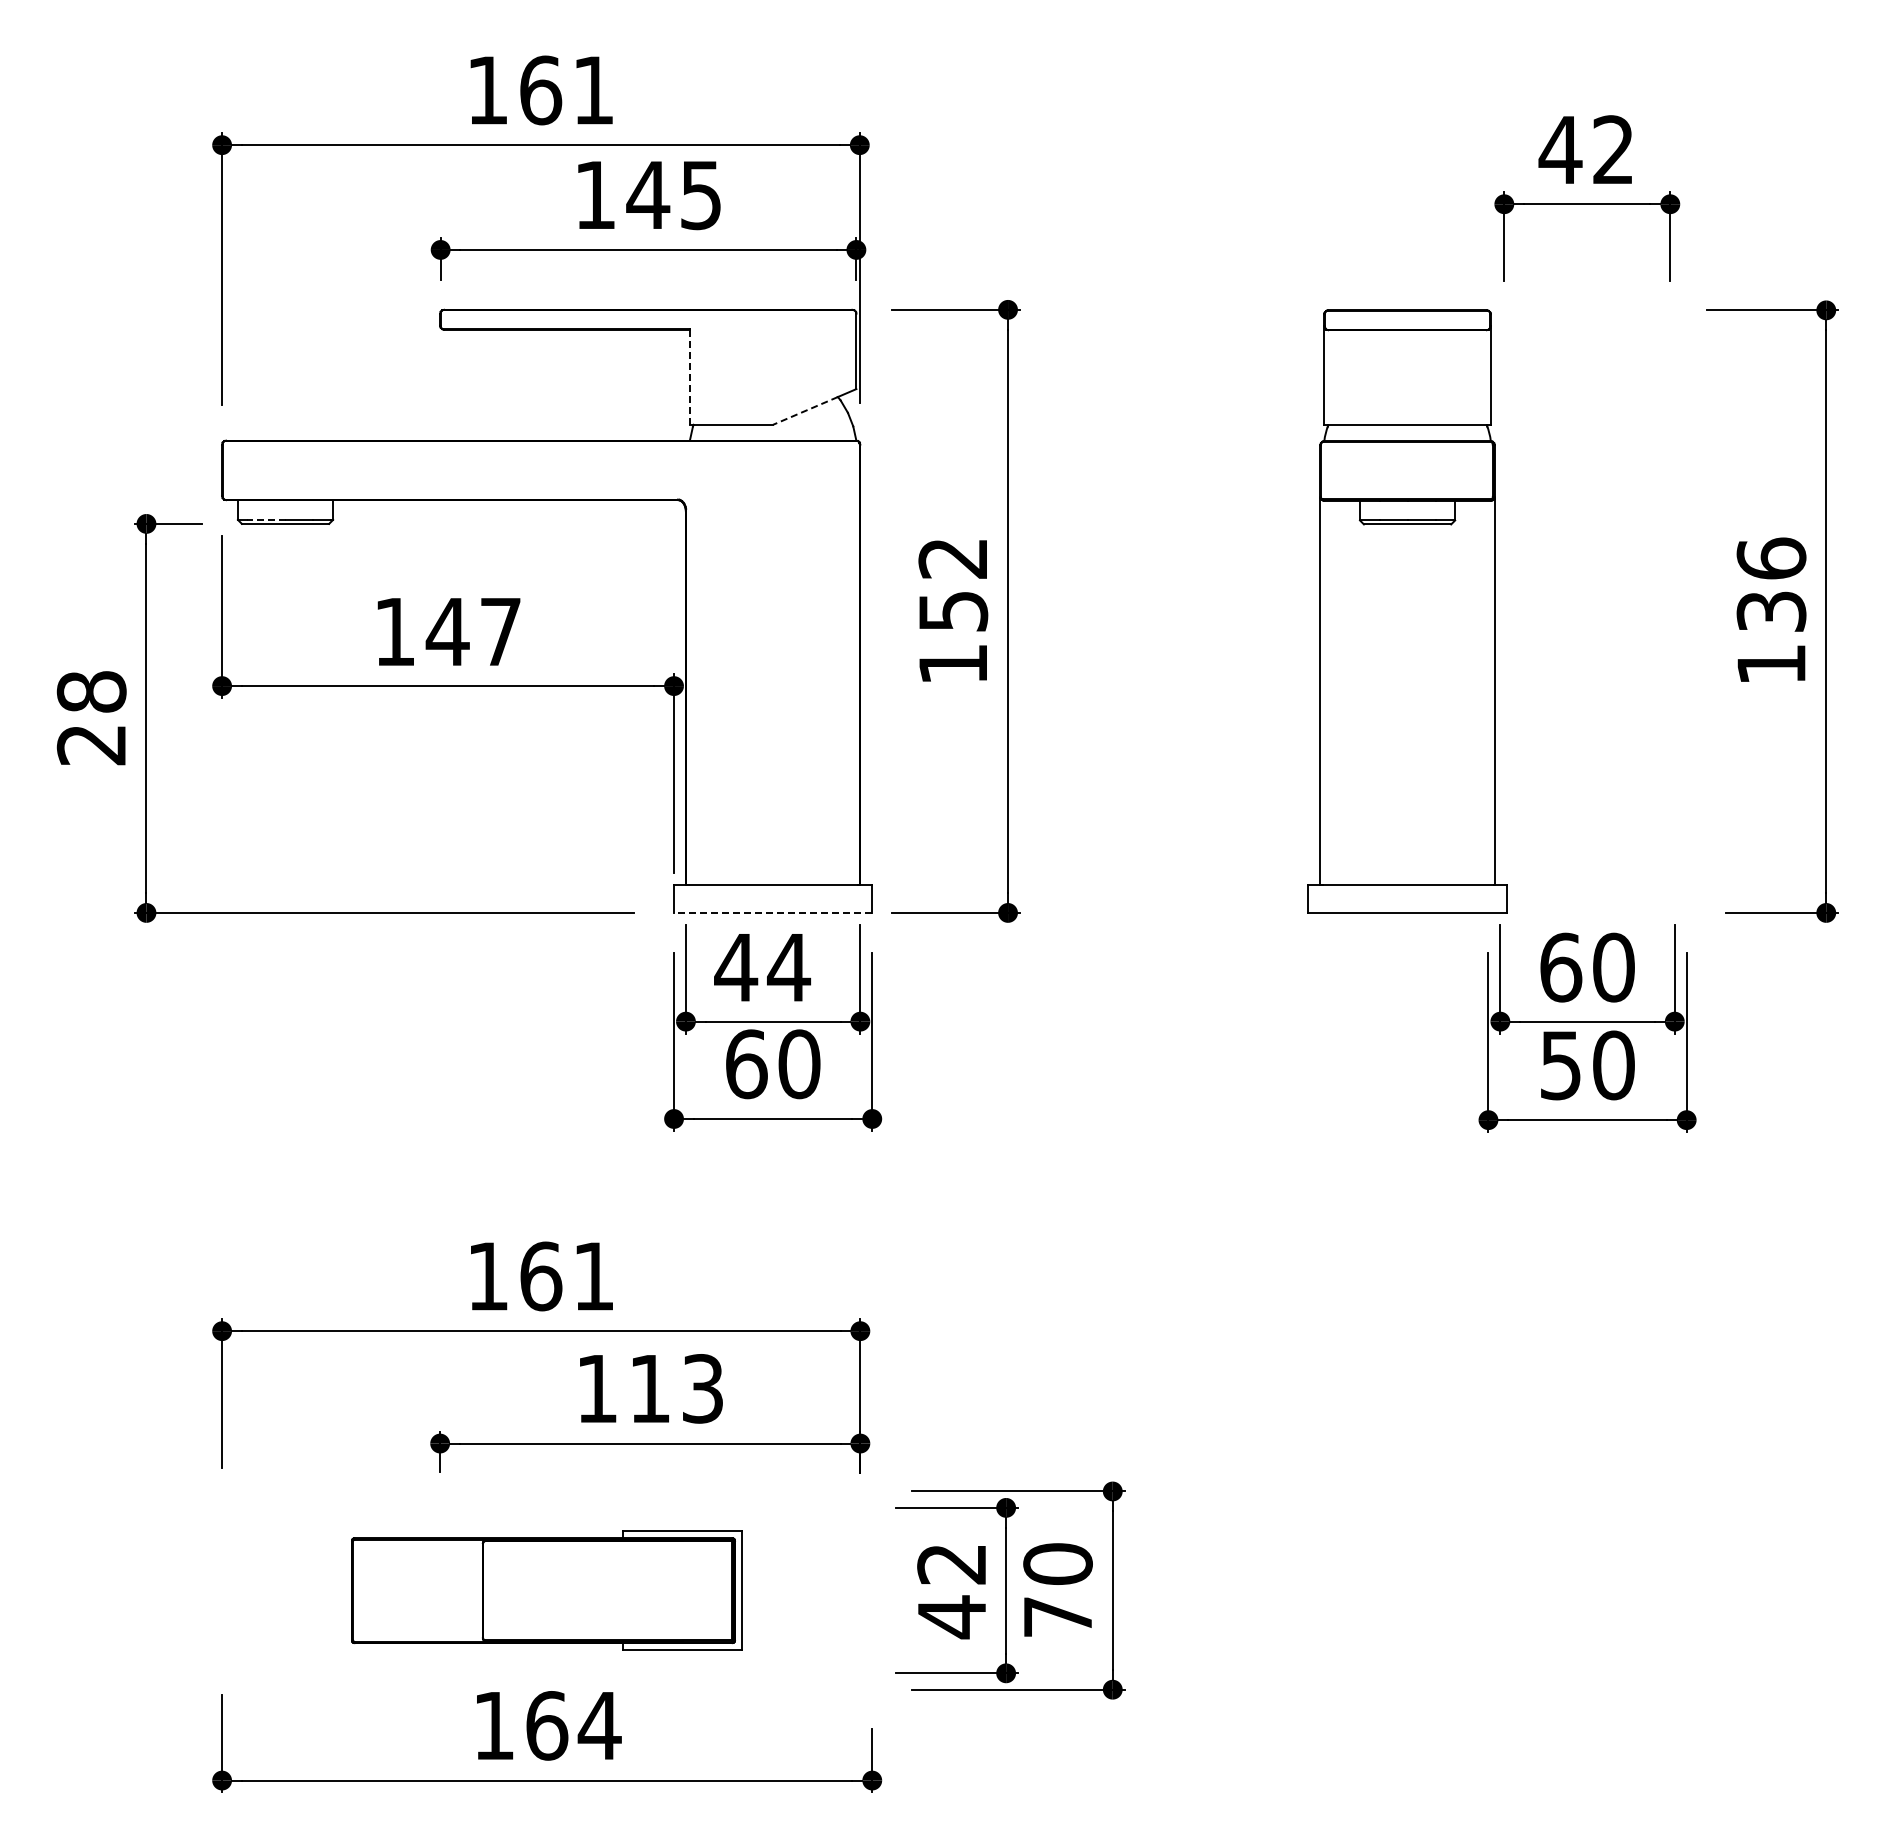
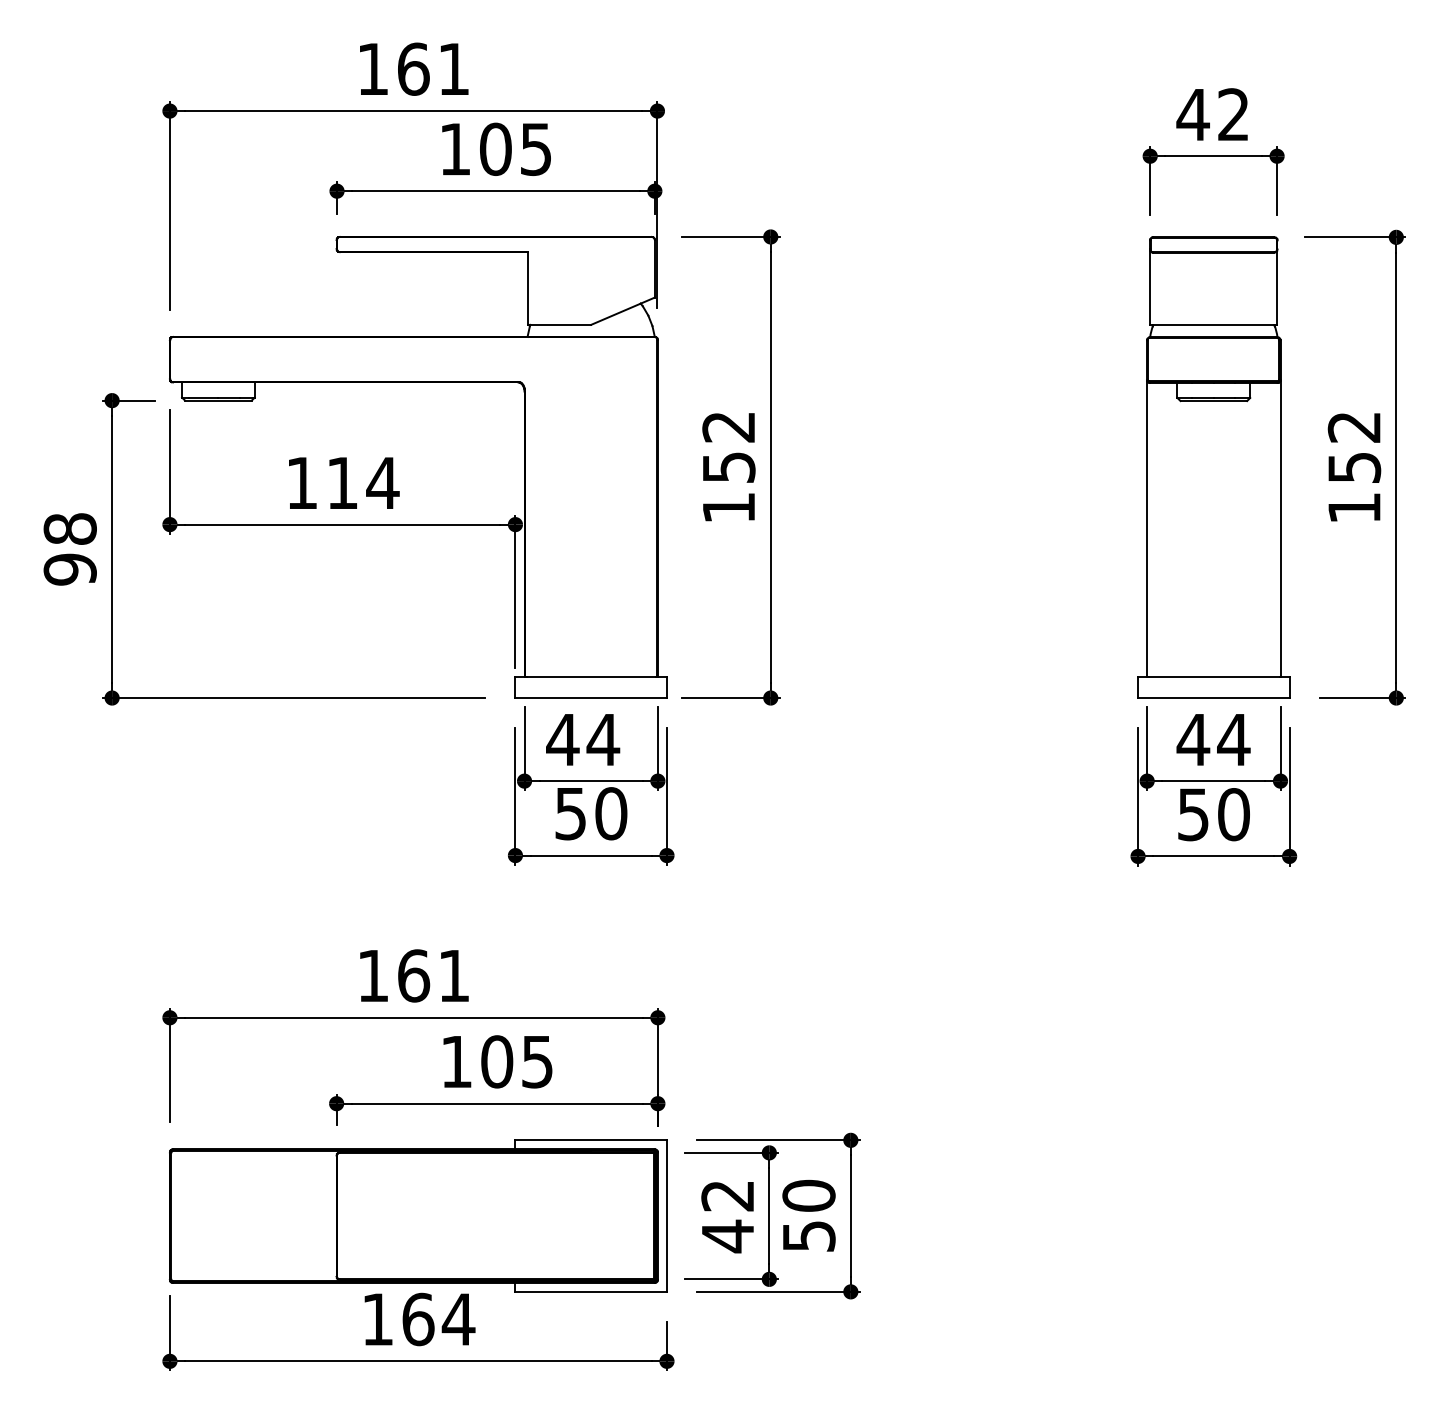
text: (648, 195) -> (495, 149), 145 -> 105
line: (689, 377) -> (527, 288), dashed -> solid
line: (805, 411) -> (615, 314), dashed -> solid
line: (265, 519) -> (203, 397), dashed -> solid
text: (1771, 584) -> (1354, 446), 136 -> 152
part: (1407, 611) -> (1213, 467), moved
text: (473, 631) -> (362, 482), 147 -> 114
text: (91, 744) -> (70, 569), 28 -> 98
line: (772, 912) -> (590, 697), dashed -> solid
text: (1586, 967) -> (1213, 739), 60 -> 44
text: (746, 1064) -> (570, 813), 60 -> 50
text: (675, 1388) -> (516, 1061), 113 -> 105
part: (546, 1590) -> (417, 1216), size x1.67
text: (1058, 1616) -> (809, 1235), 70 -> 50

